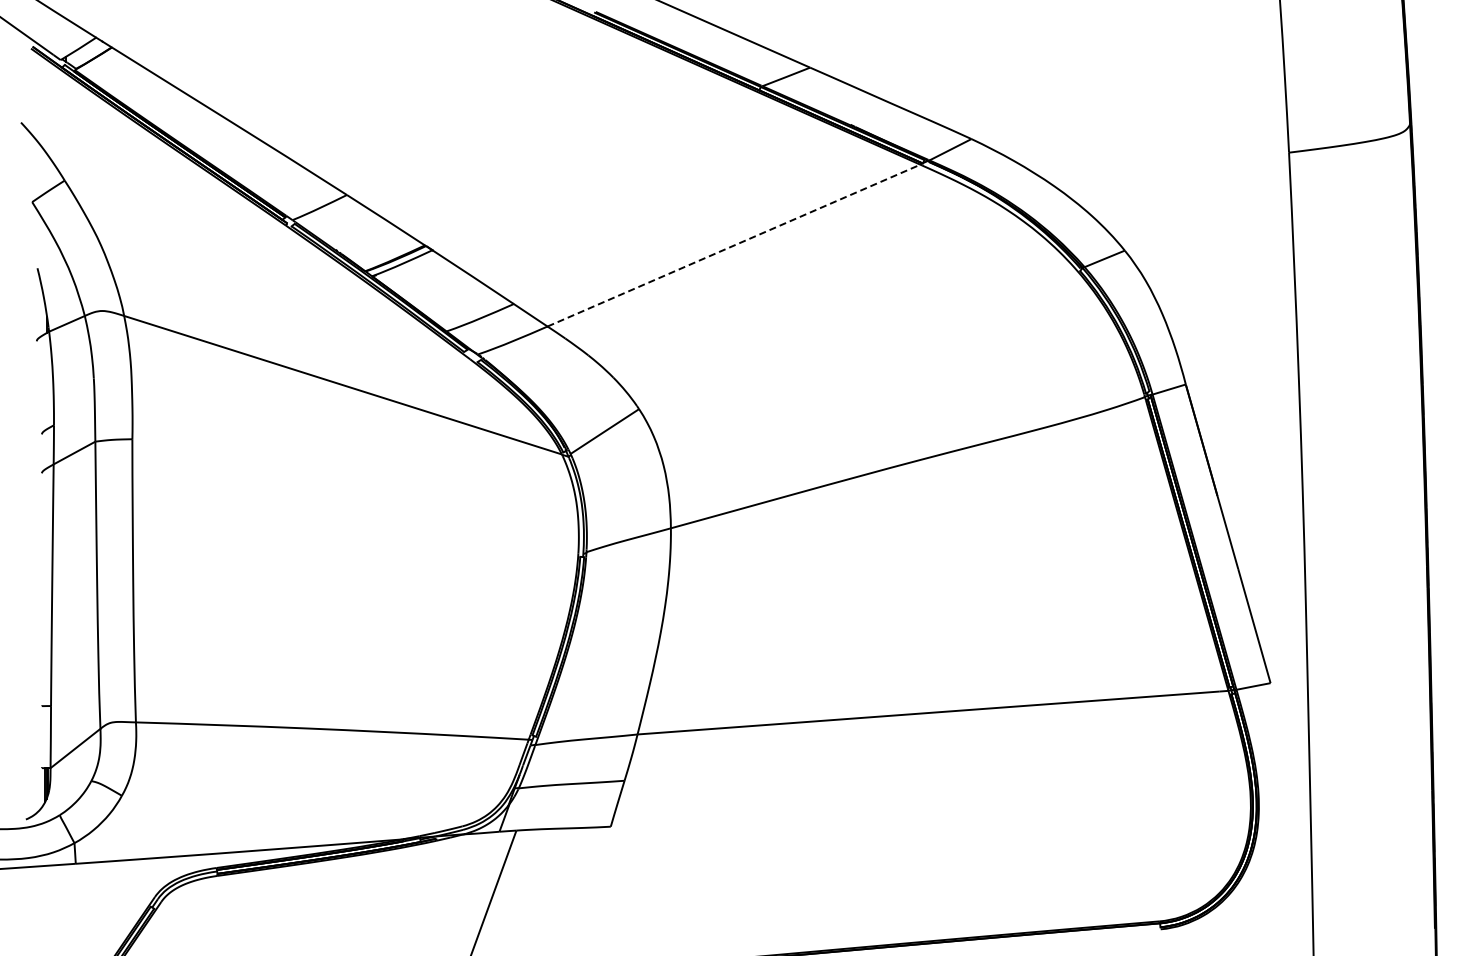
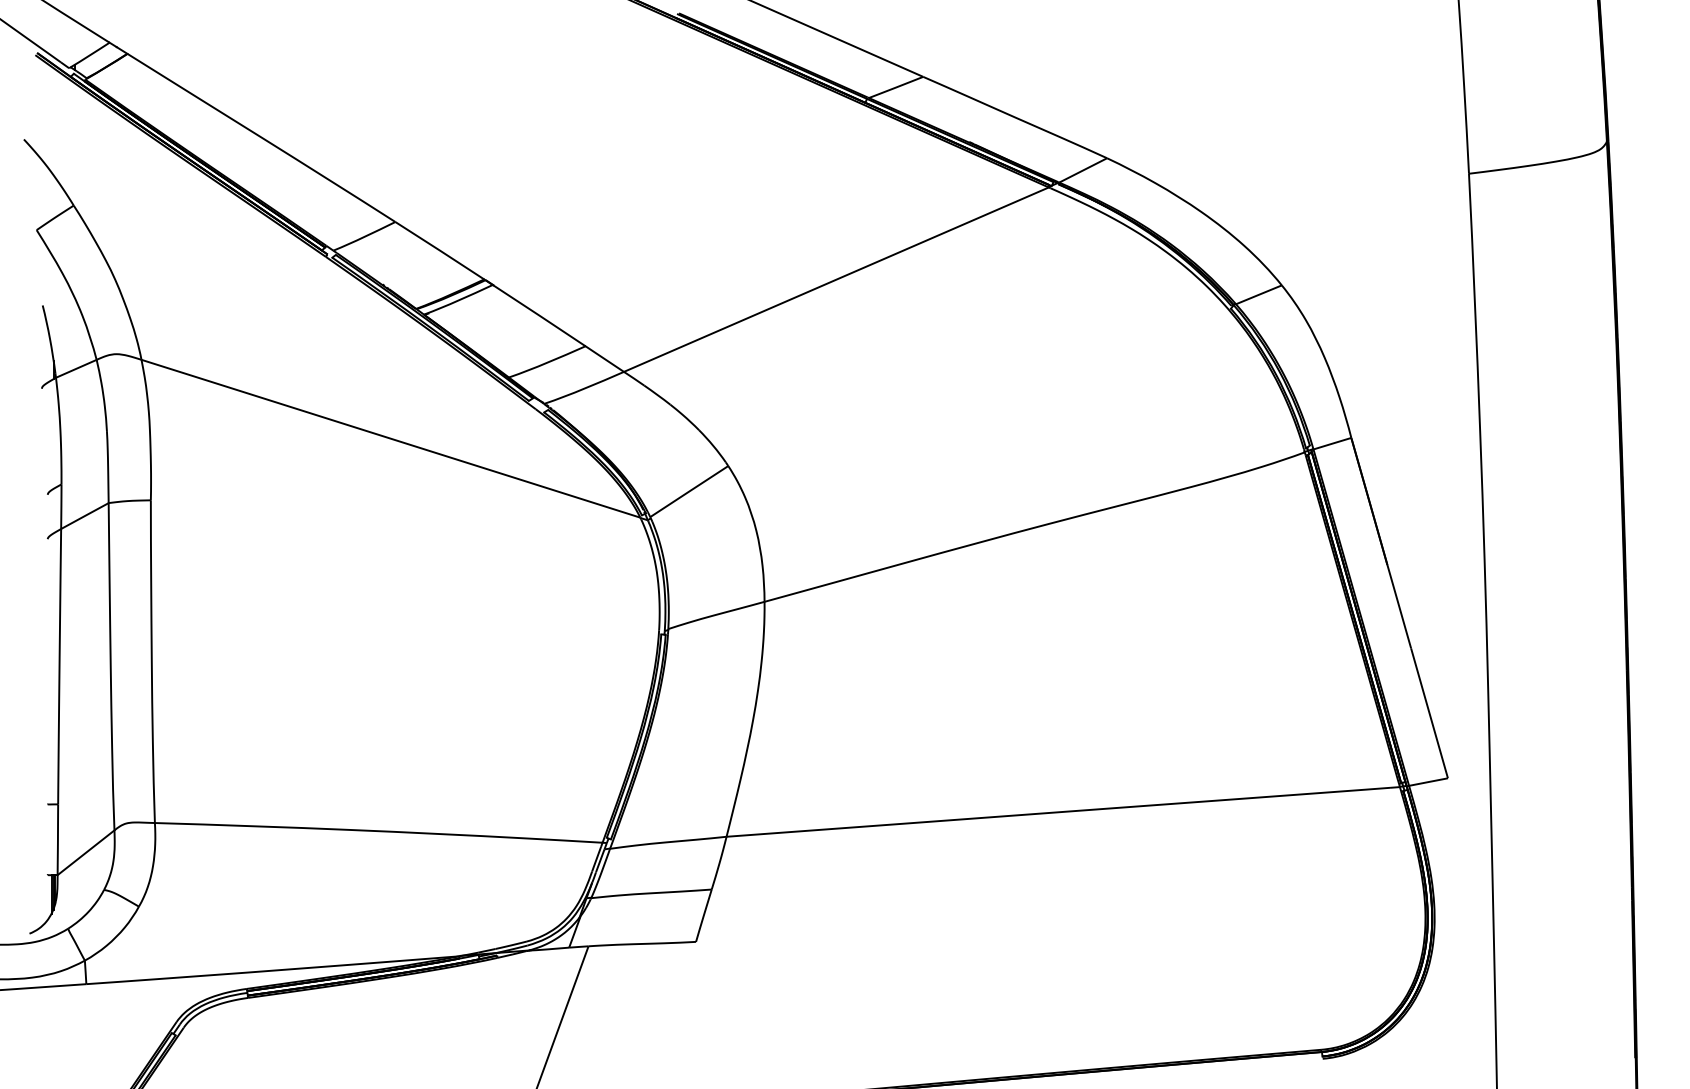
line: (734, 245) -> (837, 279), dashed -> solid

